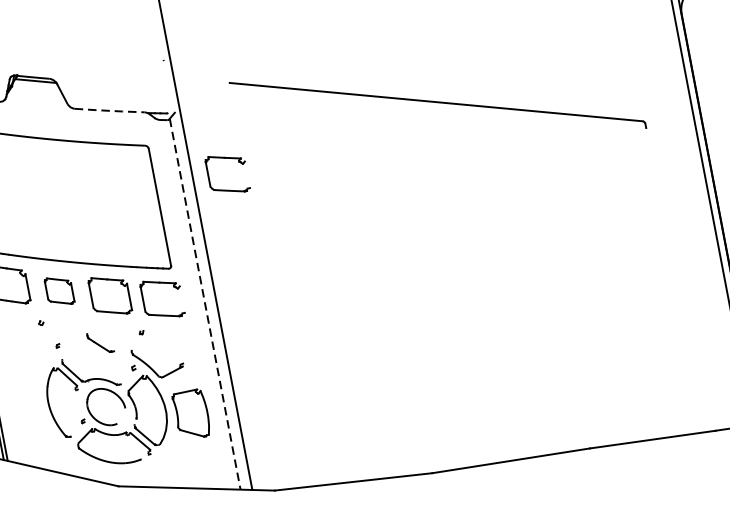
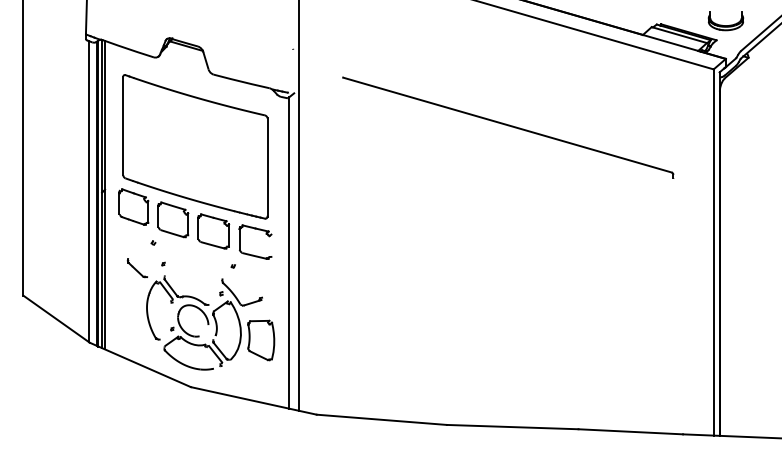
line: (110, 110) -> (242, 81), dashed -> solid
part: (228, 159) -> (330, 139), removed
part: (59, 290) -> (173, 219), size x1.43
line: (205, 304) -> (289, 253), dashed -> solid
part: (99, 343) -> (136, 268), moved

